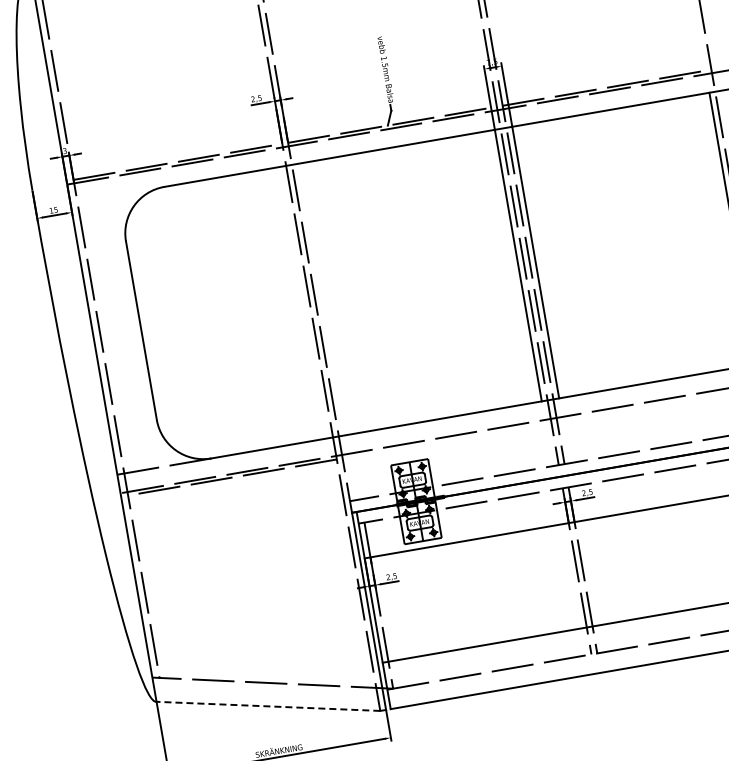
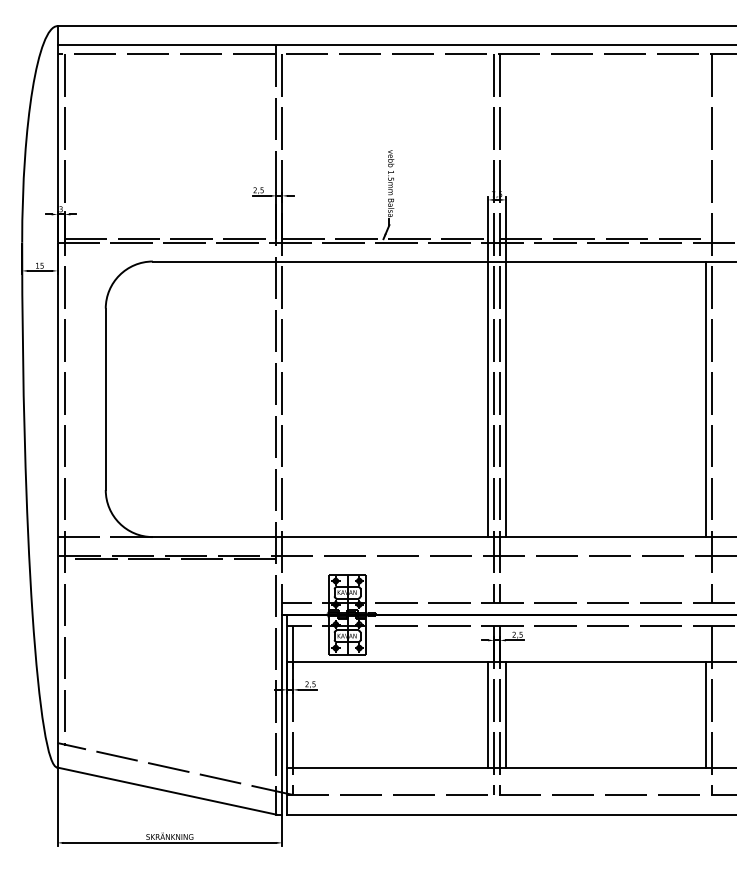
line: (588, 573) -> (505, 714), added
line: (572, 576) -> (488, 714), added
line: (268, 706) -> (166, 791), dashed -> solid

